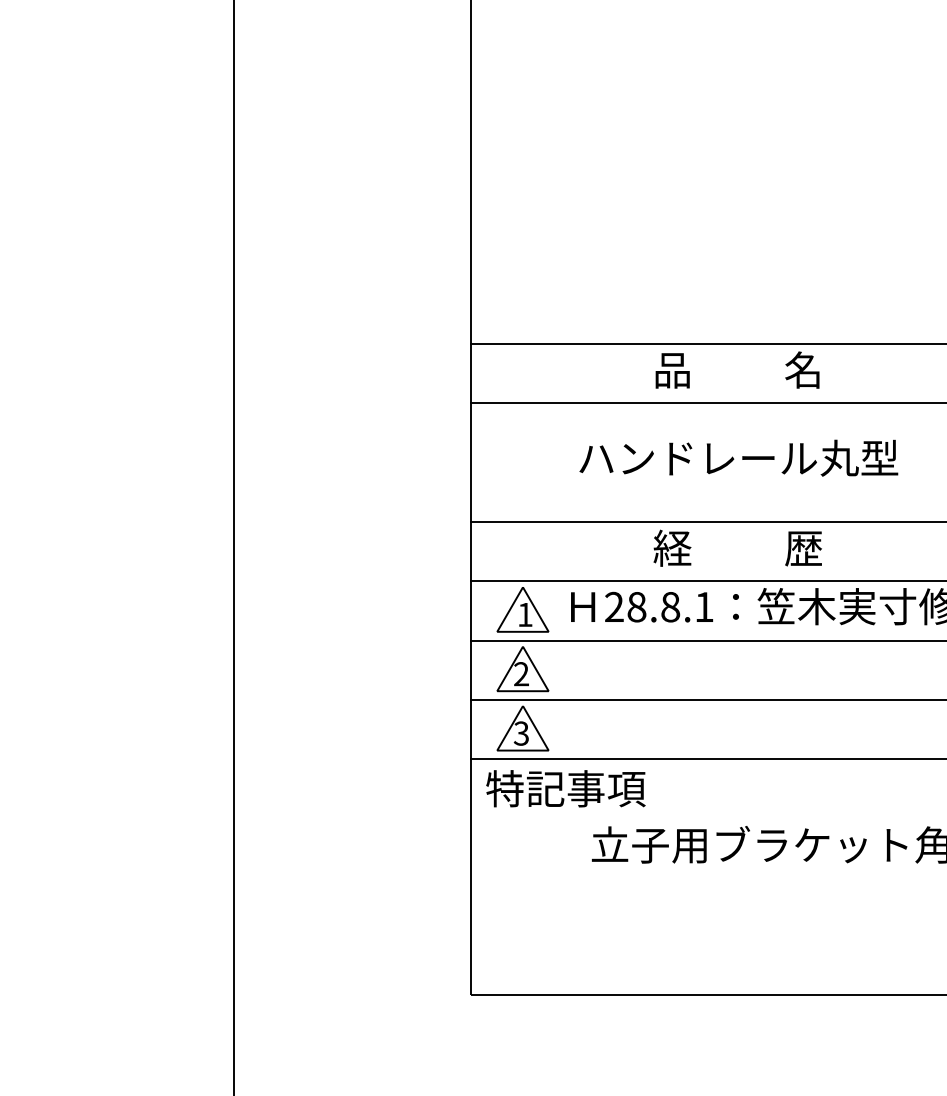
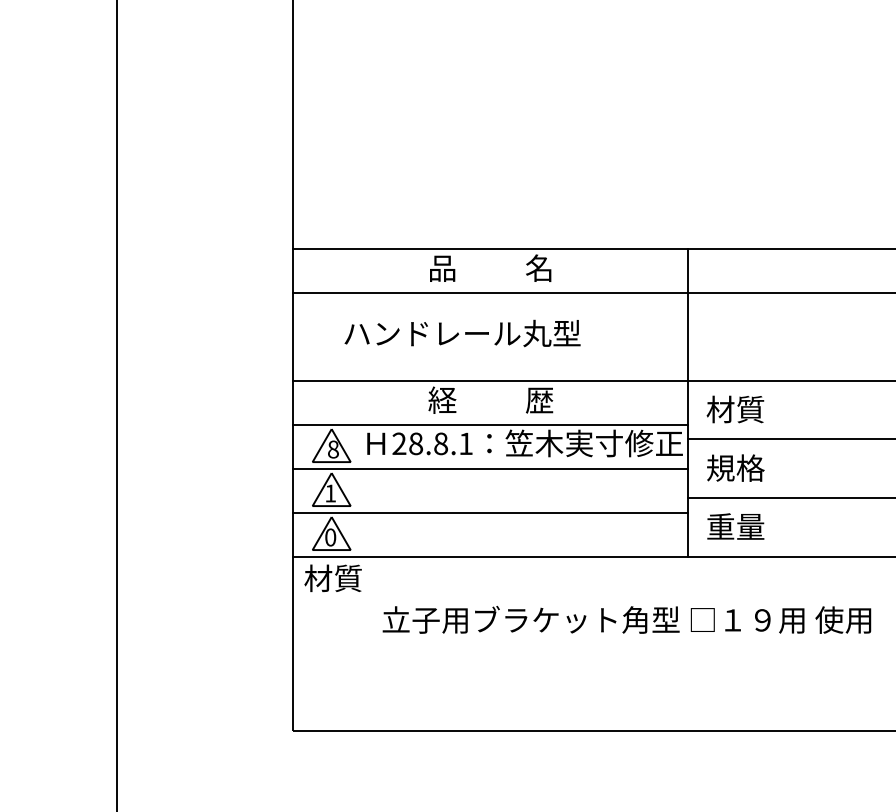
text: (738, 458) -> (462, 333), moved
text: (525, 614) -> (333, 449), 1 -> 8
text: (521, 674) -> (330, 493), 2 -> 1
text: (521, 733) -> (330, 537), 3 -> 0
text: (565, 788) -> (363, 578), 特記事項 -> 材質

